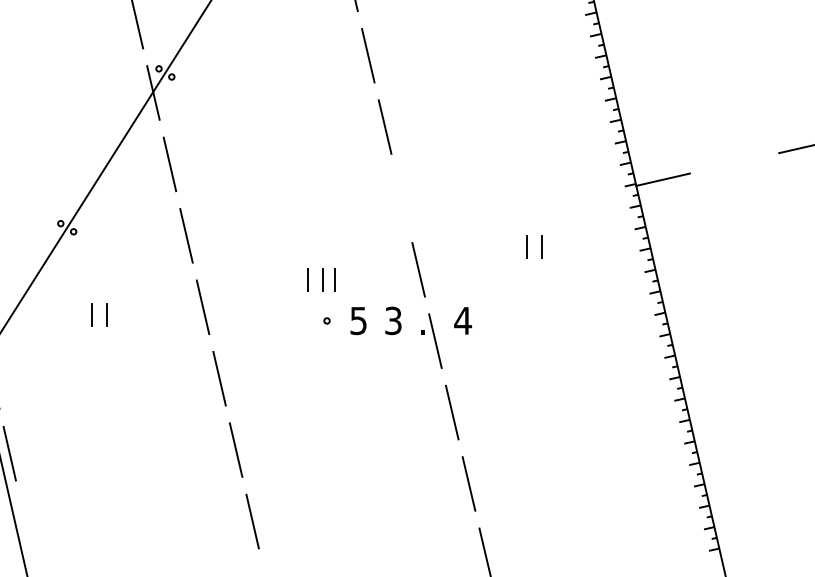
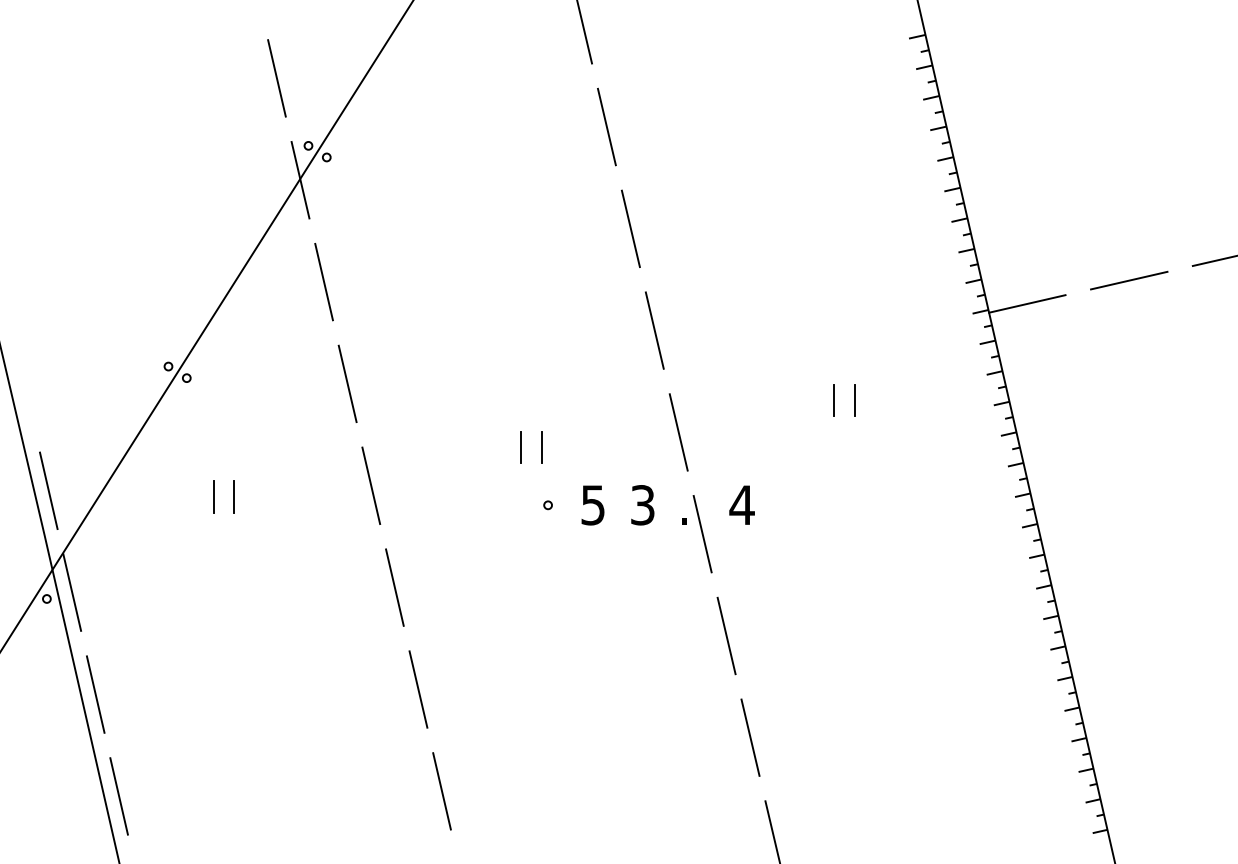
line: (734, 163) -> (1129, 280), added
line: (401, 198) -> (654, 330), added
line: (334, 280) -> (558, 447), removed
line: (25, 525) -> (118, 796), added

